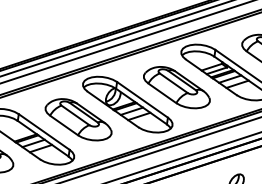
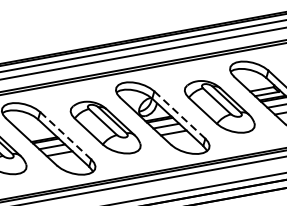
line: (142, 99) -> (179, 114), solid -> dashed
line: (43, 131) -> (65, 135), solid -> dashed

